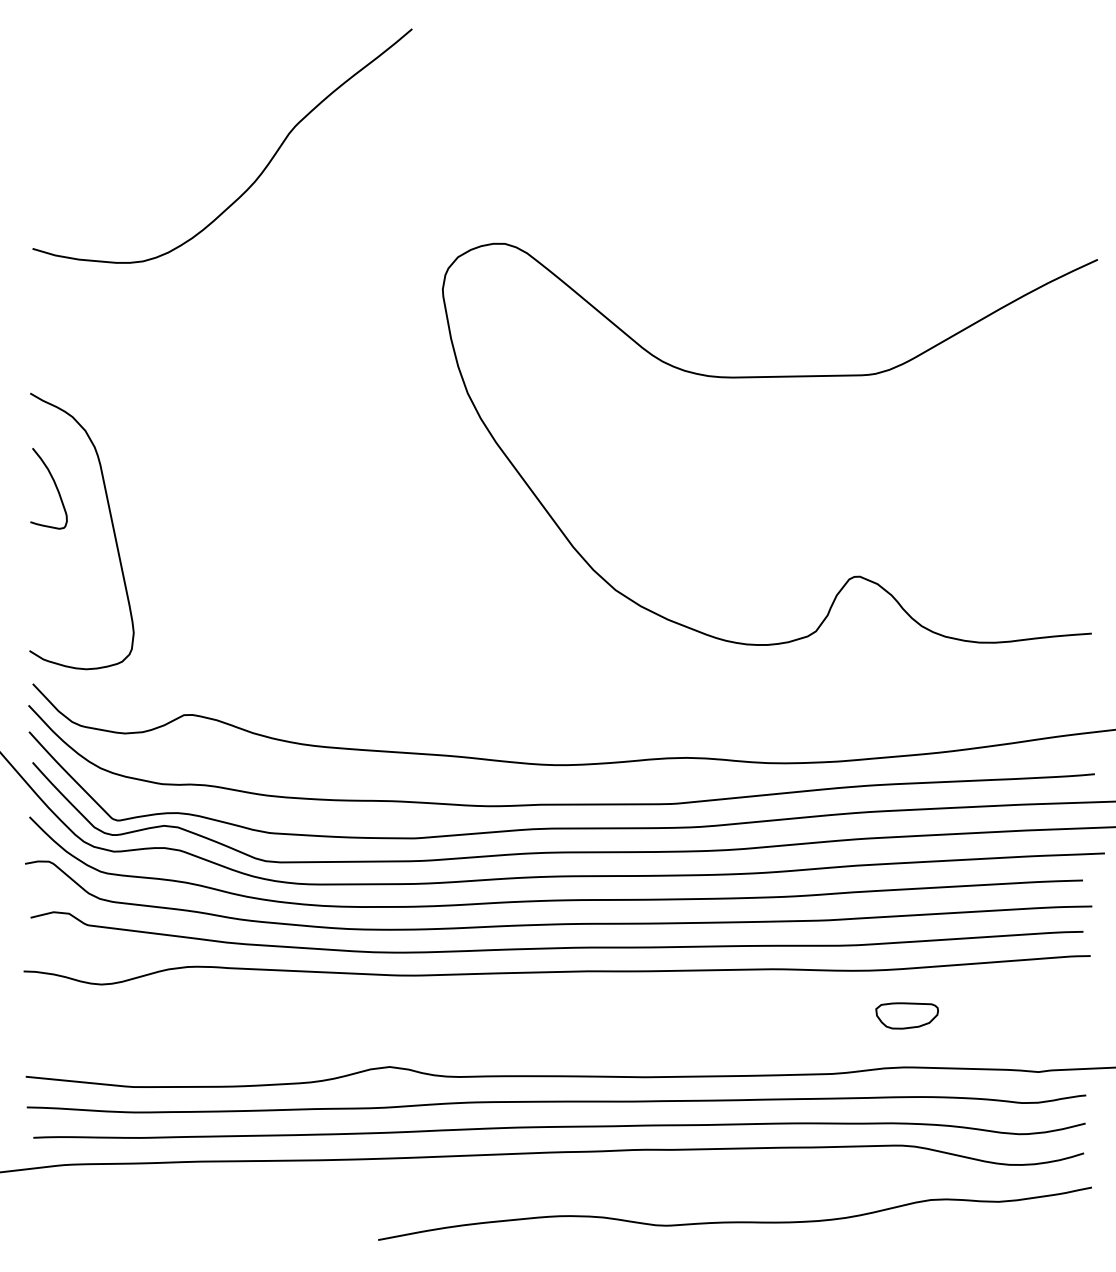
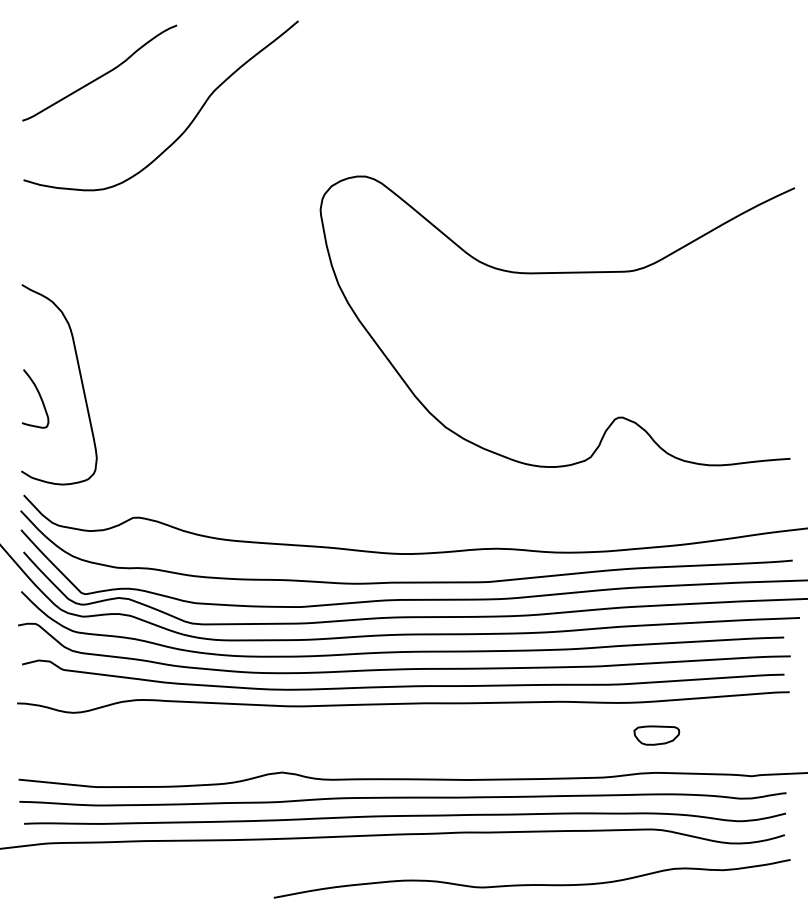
curve: (138, 104) -> (100, 75), added
curve: (54, 486) -> (39, 397), moved

